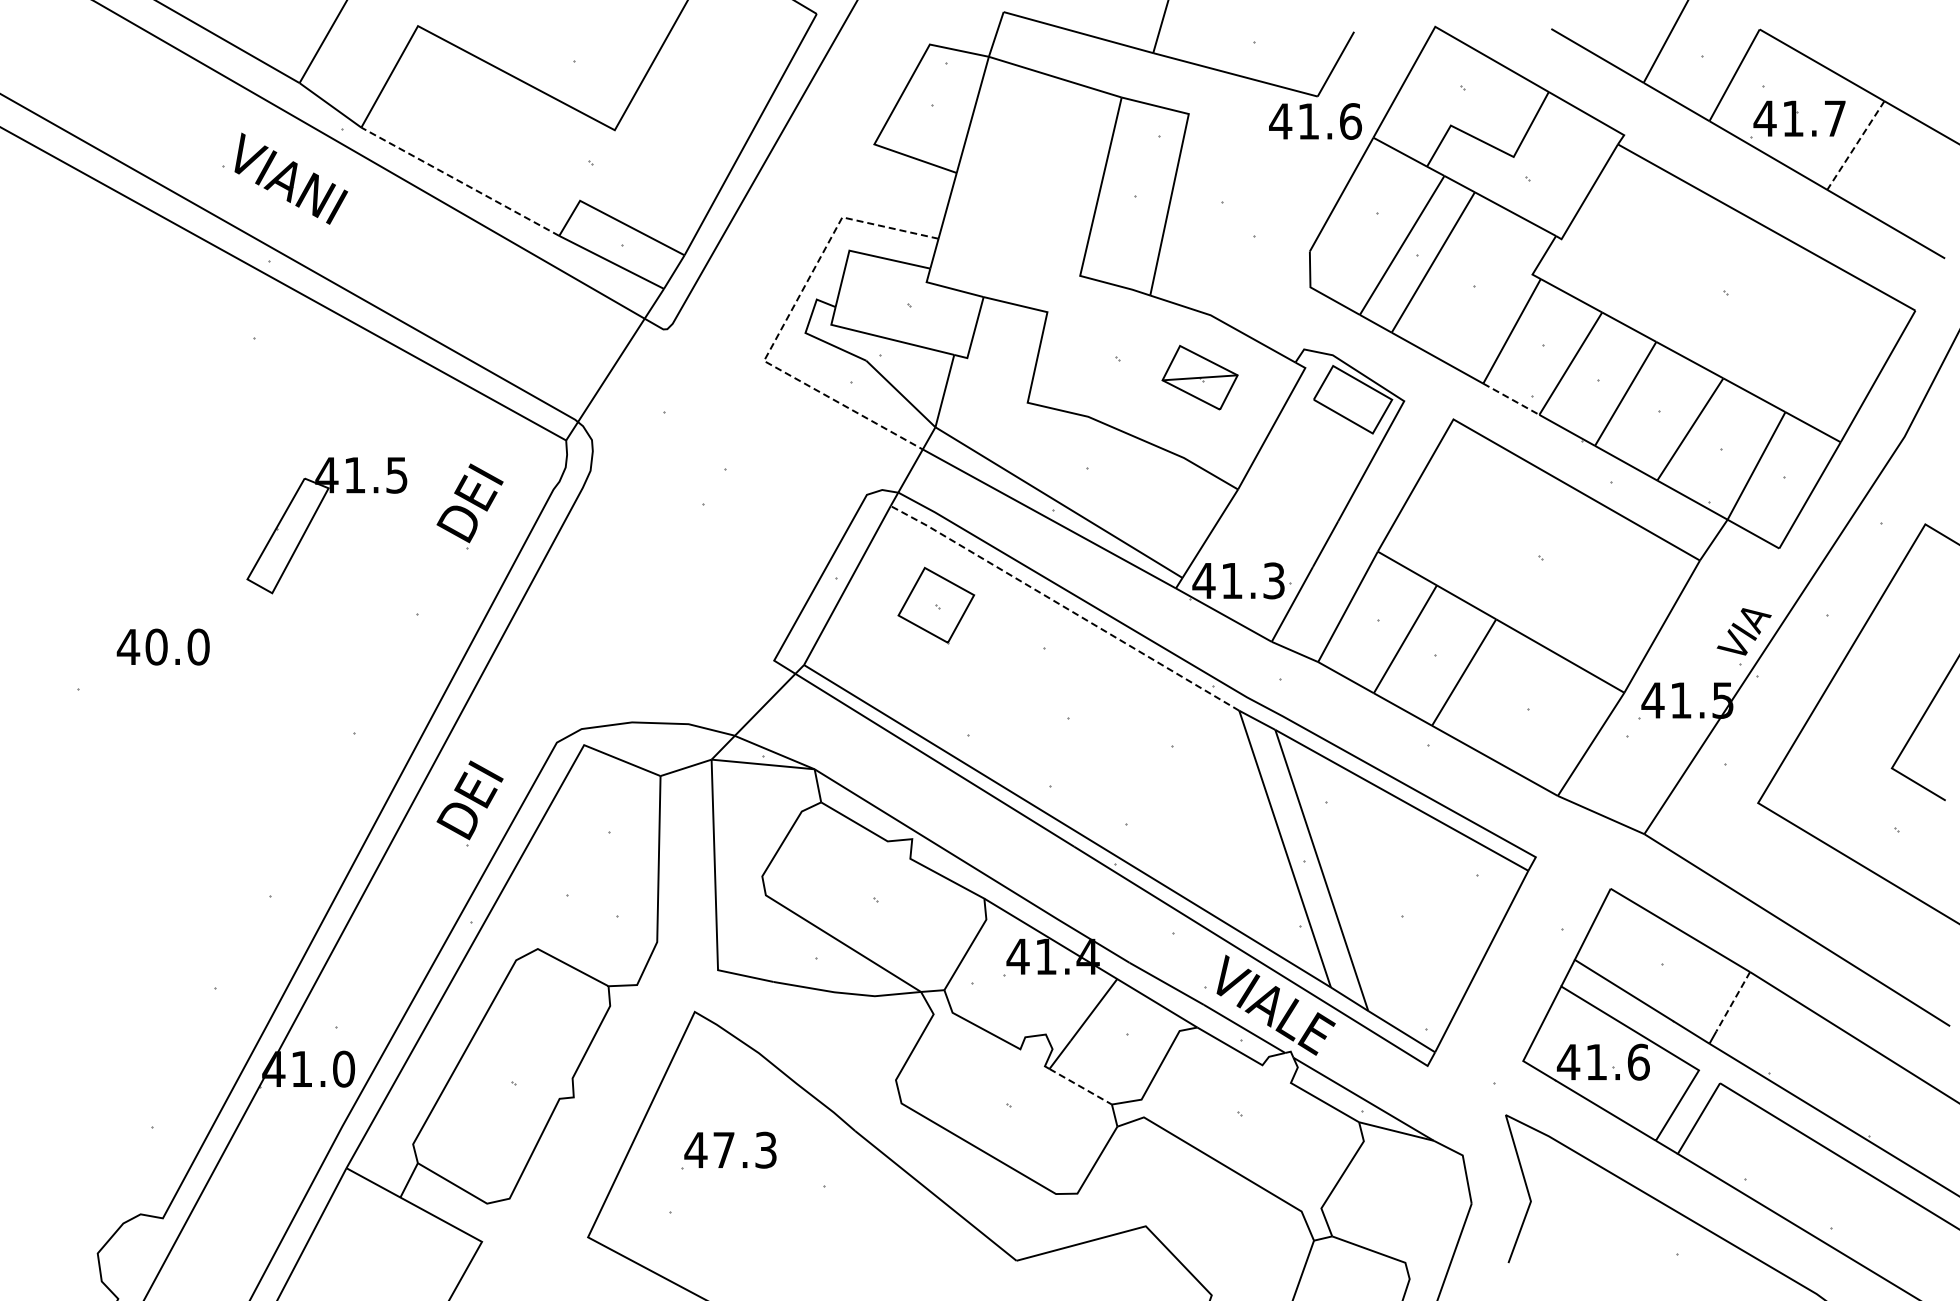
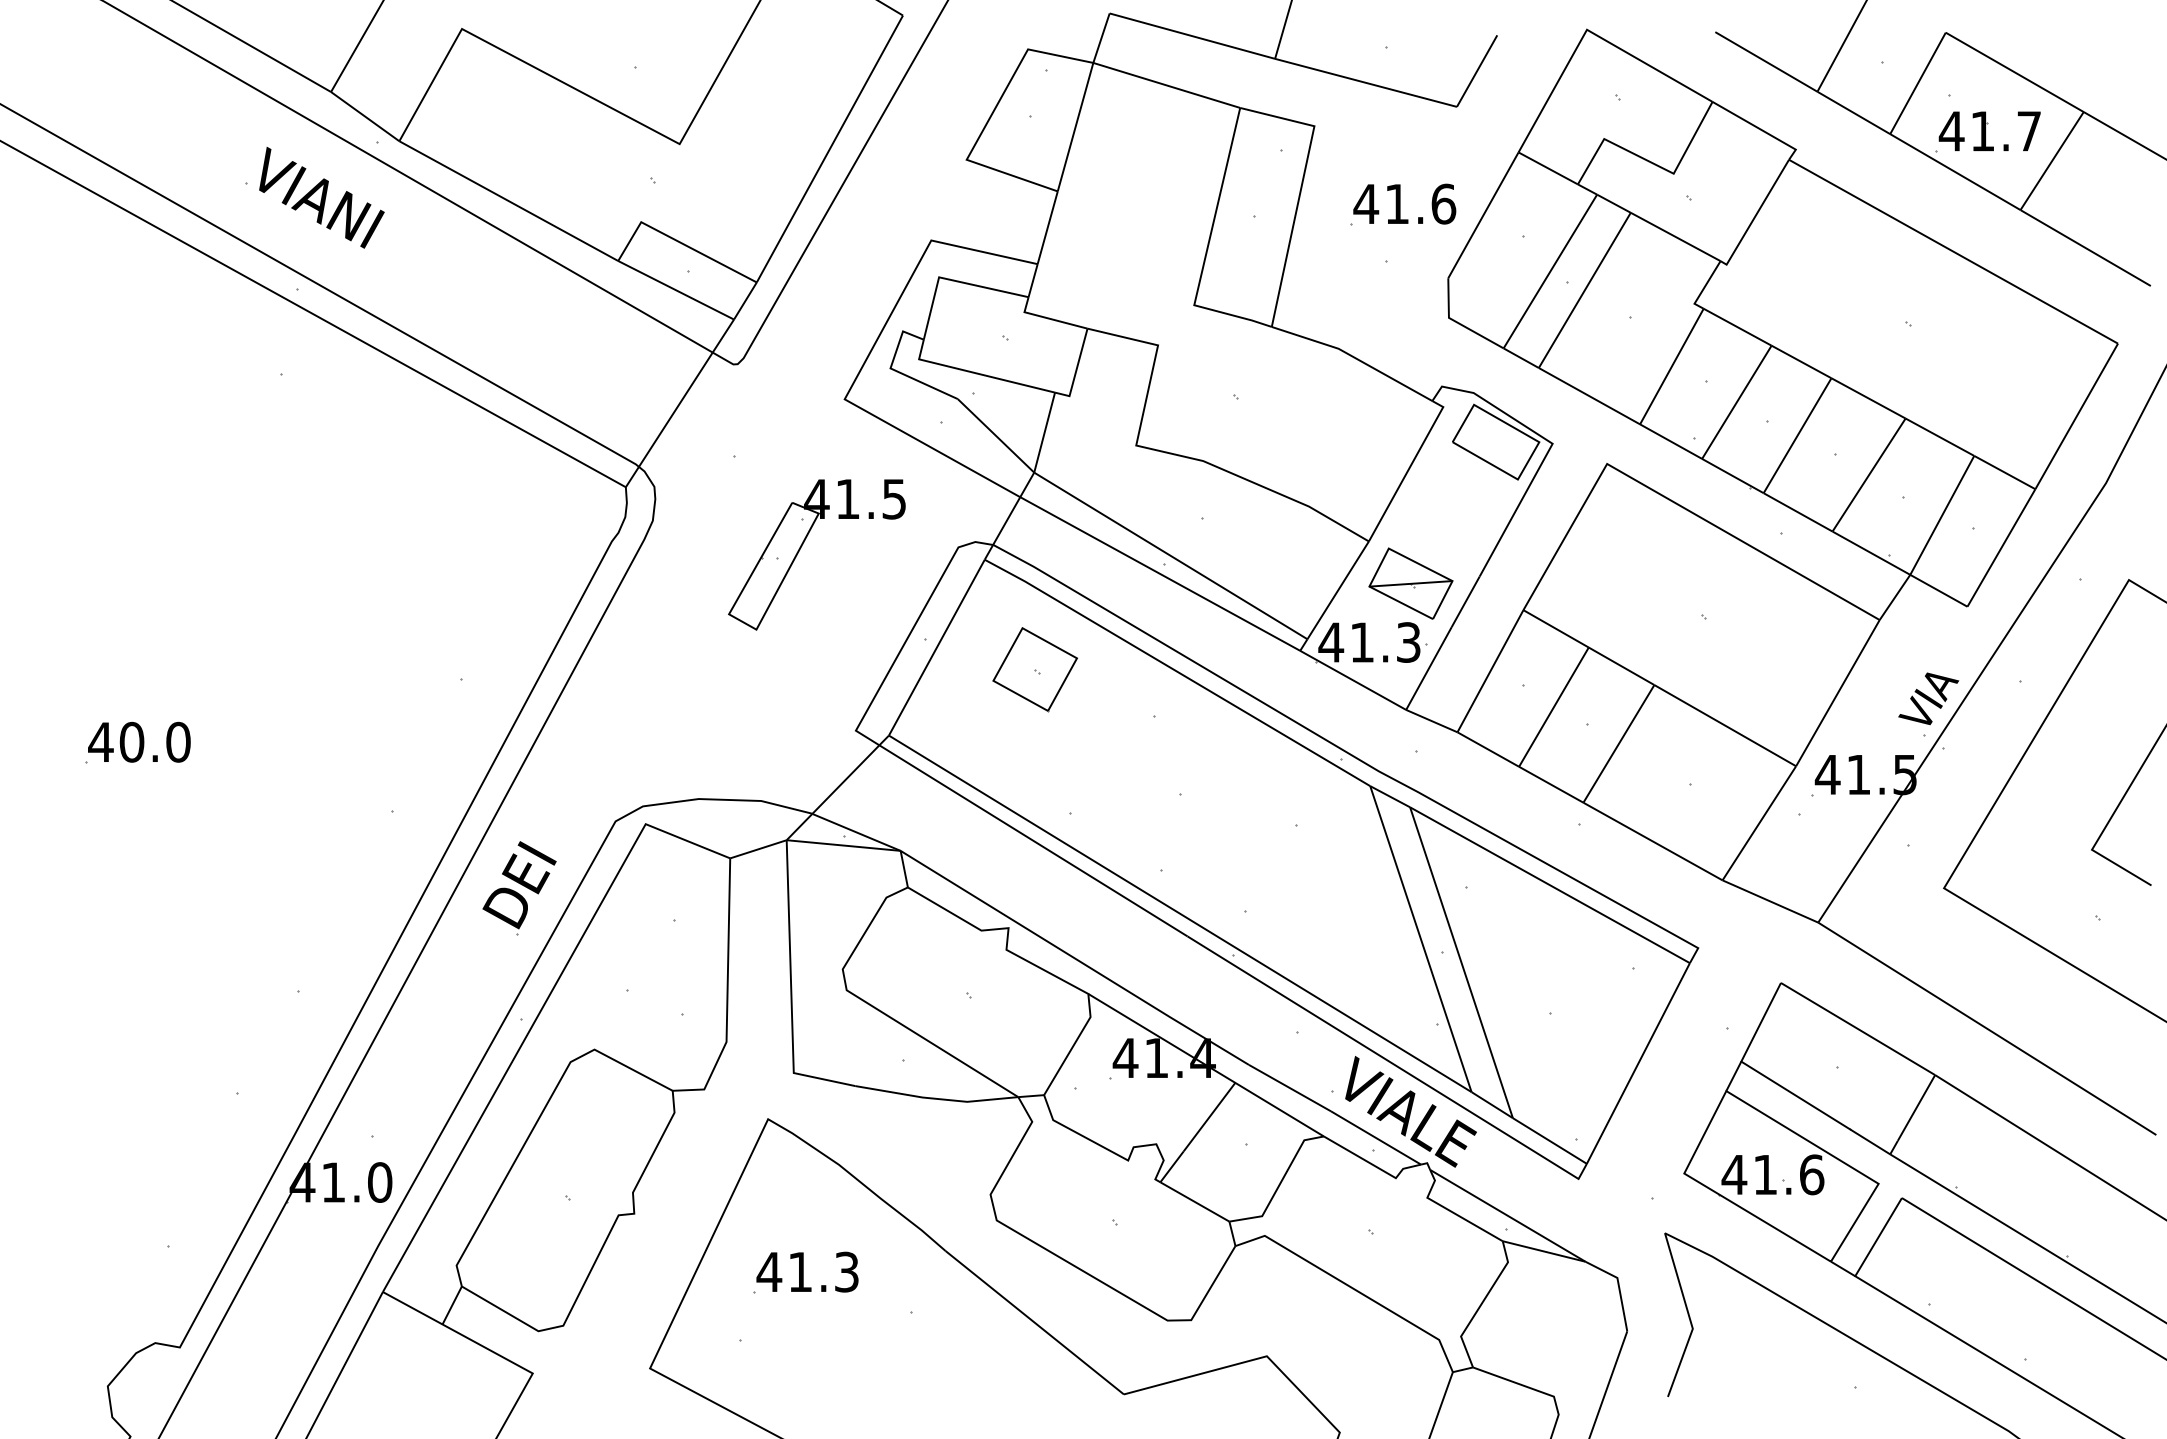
text: (1315, 121) -> (1404, 204), moved
line: (1855, 145) -> (2051, 161), dashed -> solid
line: (460, 181) -> (508, 200), dashed -> solid
line: (783, 325) -> (866, 360), dashed -> solid
part: (1199, 377) -> (1410, 583), moved
line: (1511, 399) -> (1671, 441), dashed -> solid
part: (469, 506) -> (518, 560), removed
part: (313, 518) -> (802, 546), moved
line: (1064, 607) -> (1176, 671), dashed -> solid
text: (162, 646) -> (138, 741), moved
line: (1733, 1002) -> (1916, 1108), dashed -> solid
line: (1080, 1086) -> (1194, 1201), dashed -> solid
text: (723, 1149) -> (799, 1271), 47.3 -> 41.3

